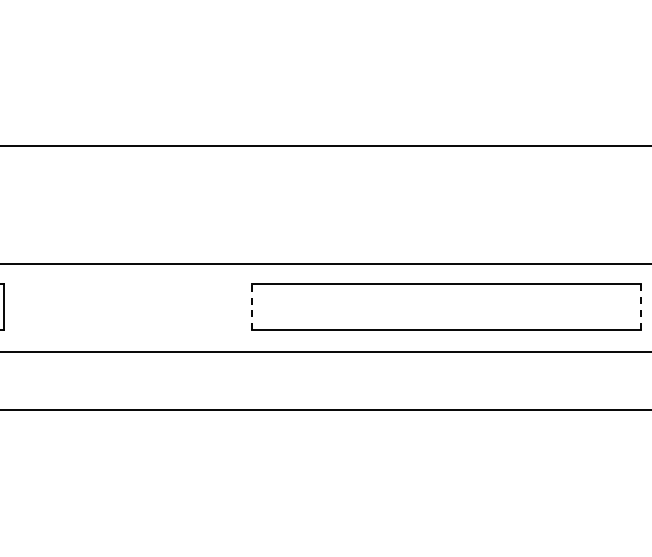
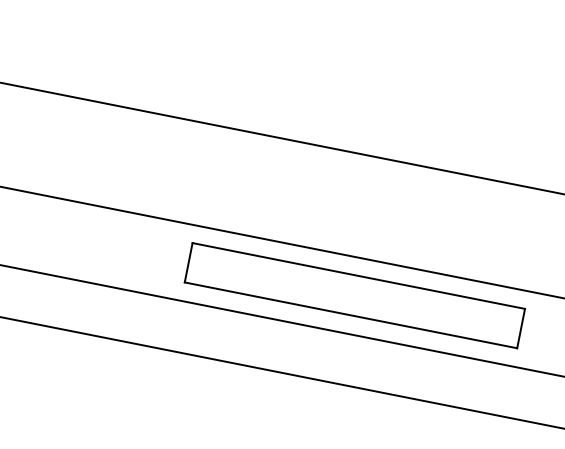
line: (252, 306) -> (189, 262), dashed -> solid
line: (641, 307) -> (521, 328), dashed -> solid

